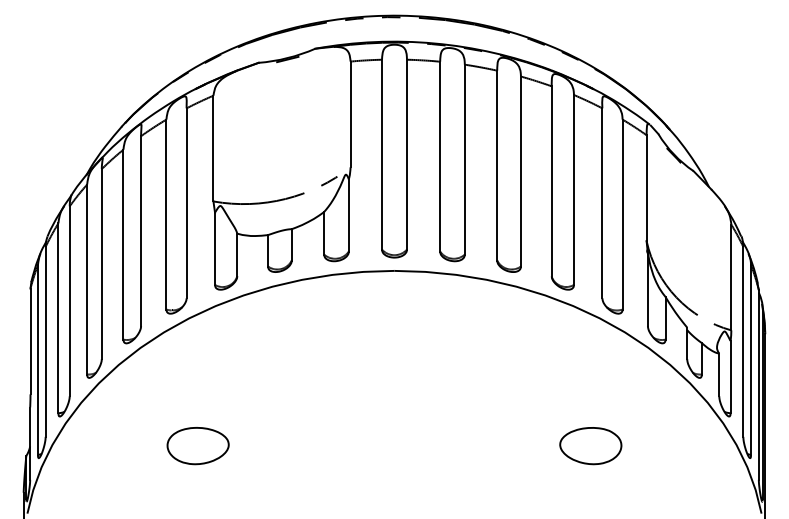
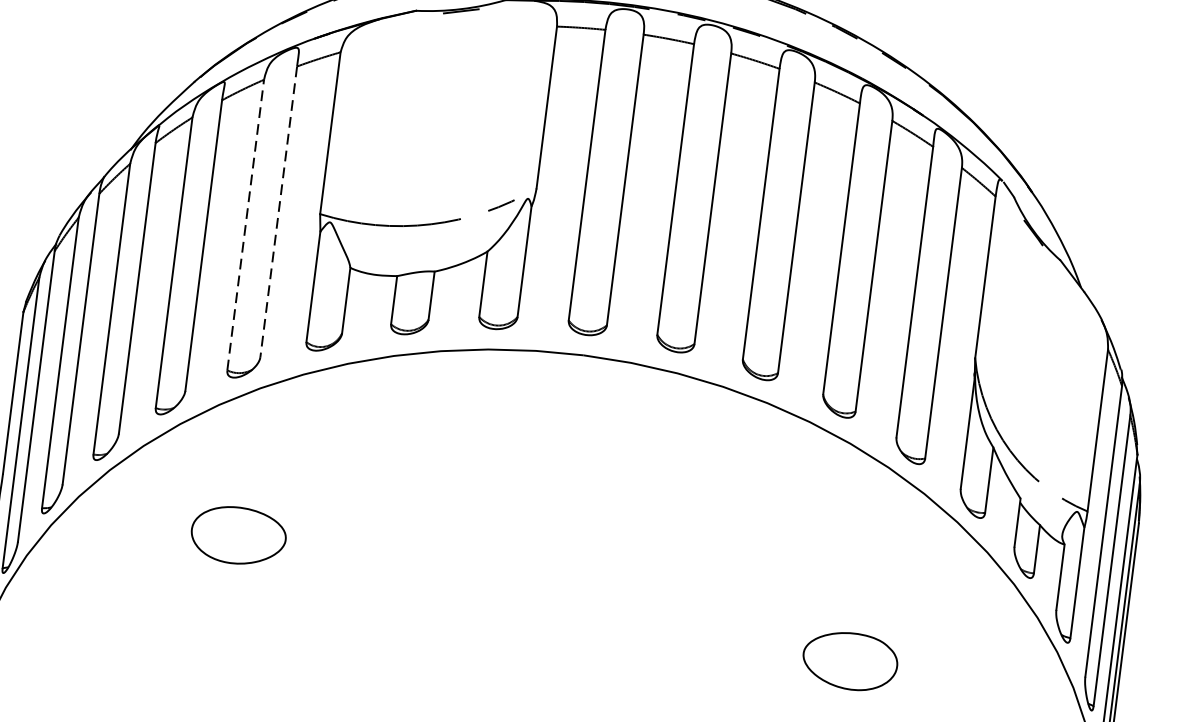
line: (186, 203) -> (278, 212), solid -> dashed
line: (166, 214) -> (245, 225), solid -> dashed
part: (197, 446) -> (237, 536), moved

